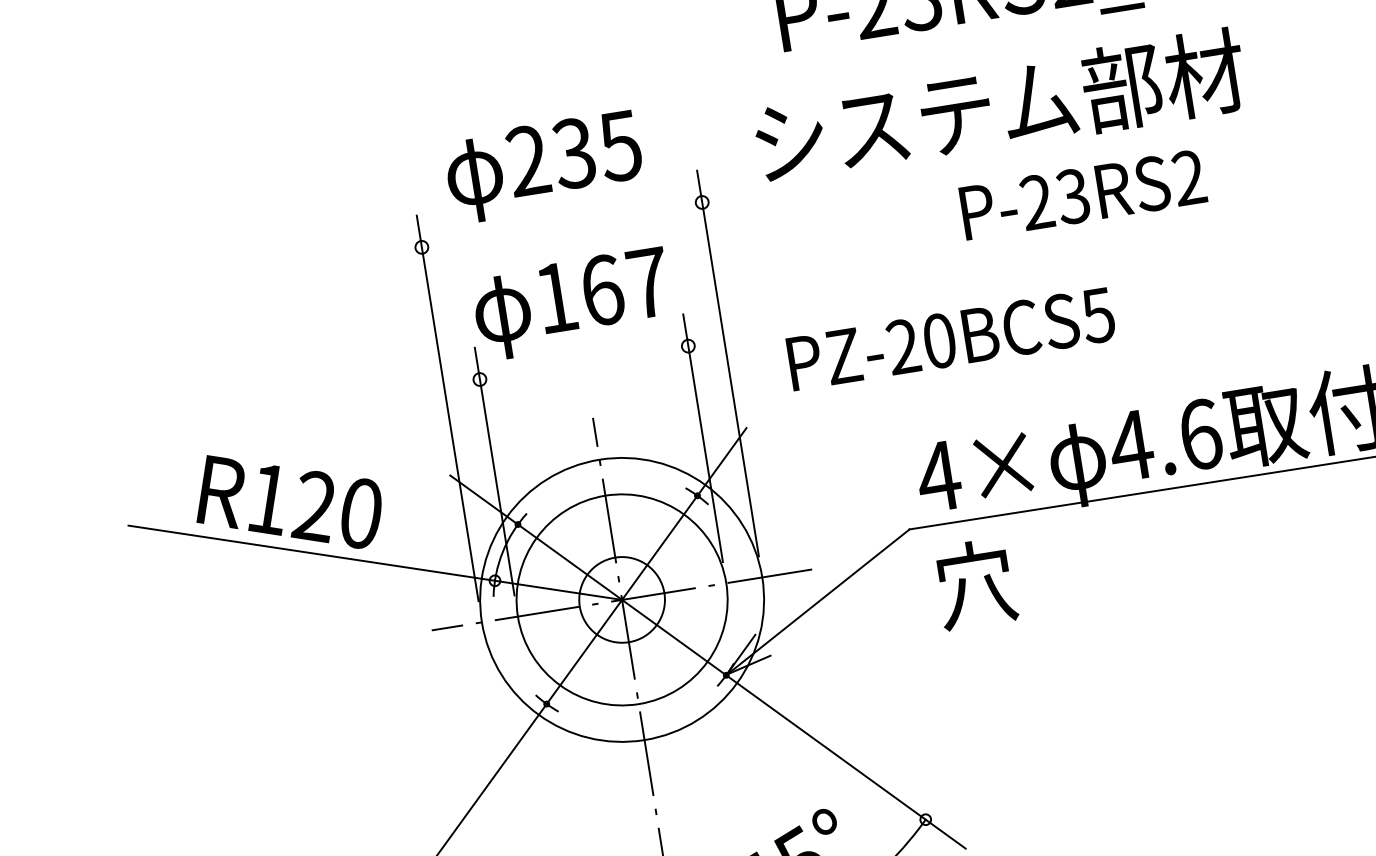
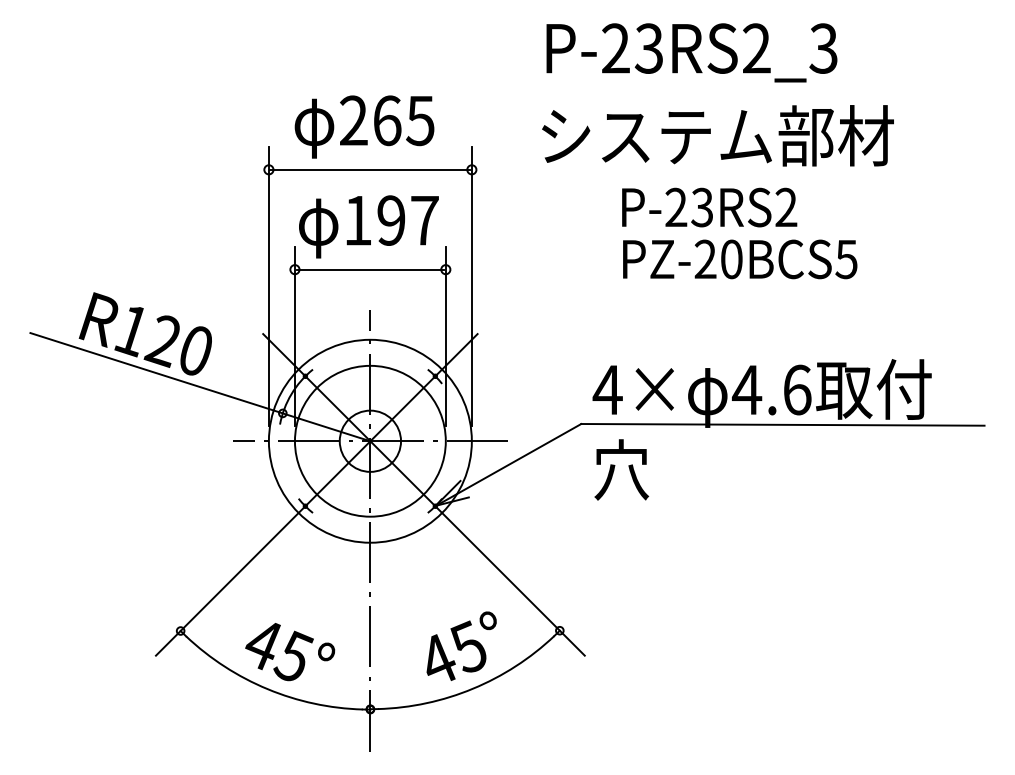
text: (999, 106) -> (717, 135), moved
text: (573, 153) -> (386, 120), 235 -> 265
text: (1083, 194) -> (709, 207), moved
line: (562, 224) -> (370, 169), added
text: (602, 290) -> (391, 220), 167 -> 197
text: (951, 339) -> (740, 259), moved
line: (584, 362) -> (370, 269), added

